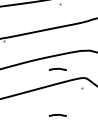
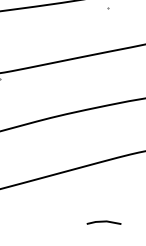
line: (57, 68) -> (103, 131), removed

